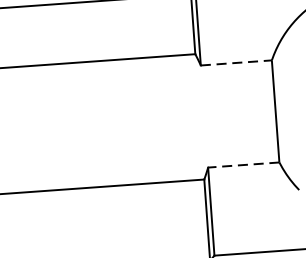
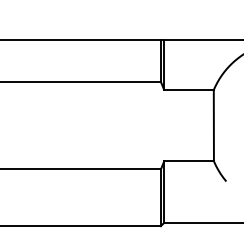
line: (235, 63) -> (188, 90), dashed -> solid
line: (244, 165) -> (189, 161), dashed -> solid

